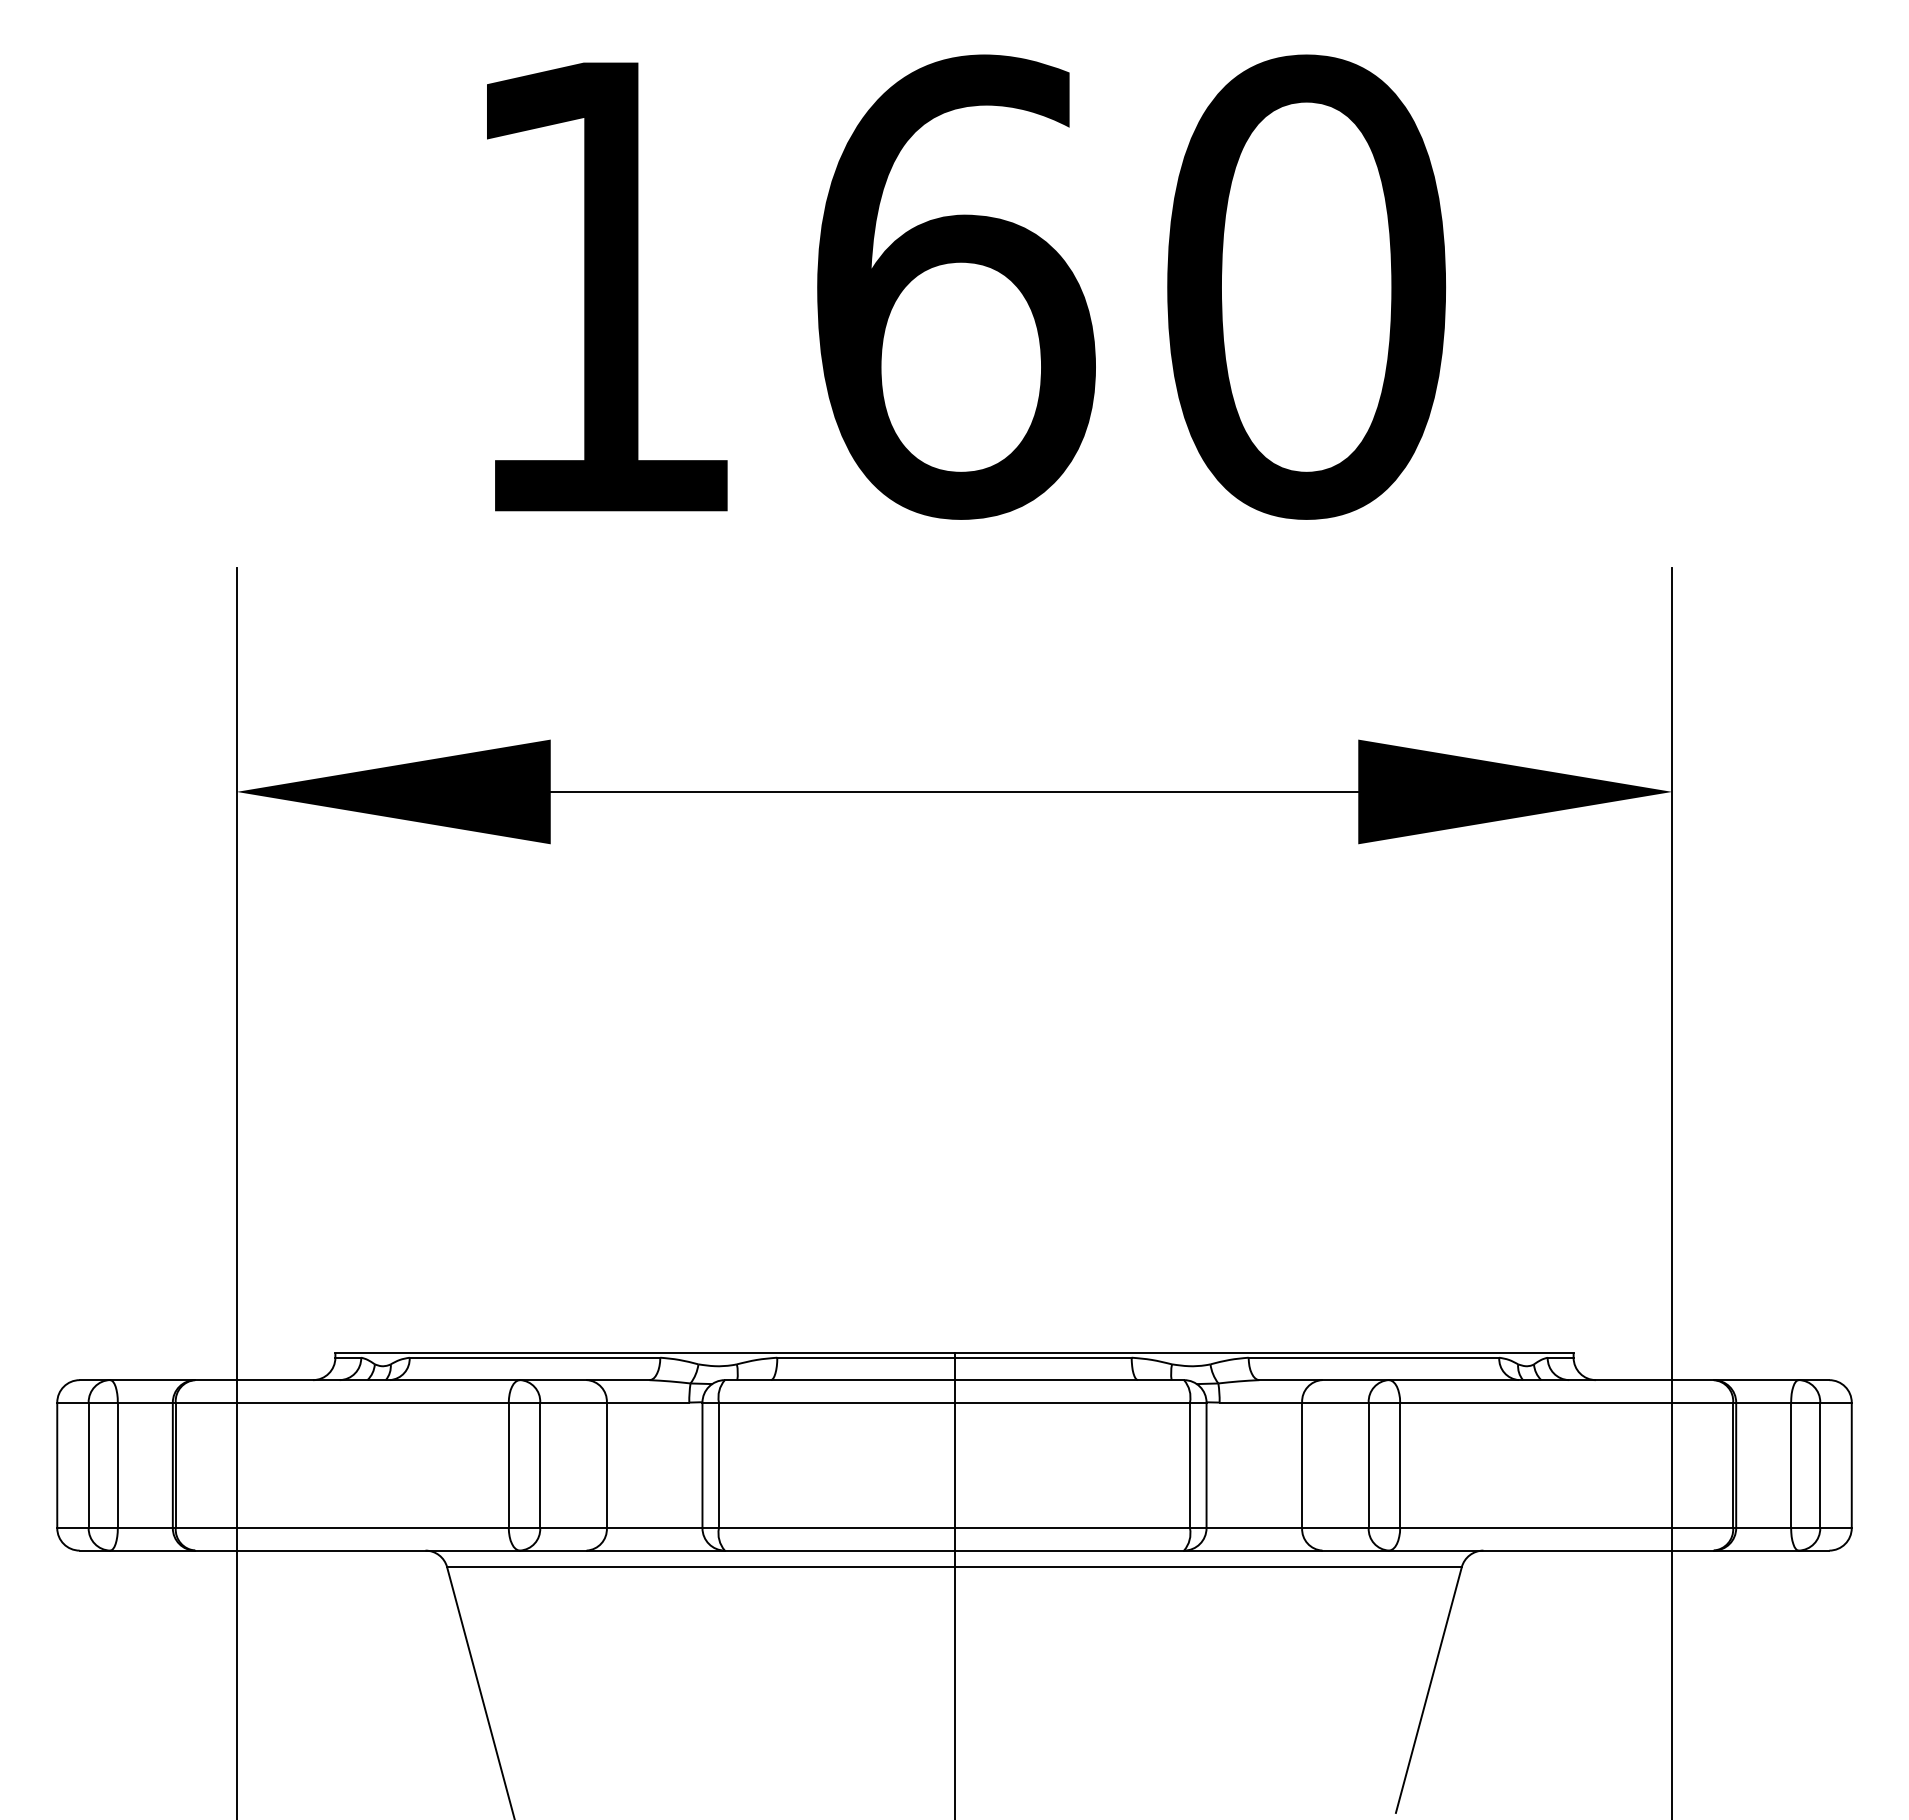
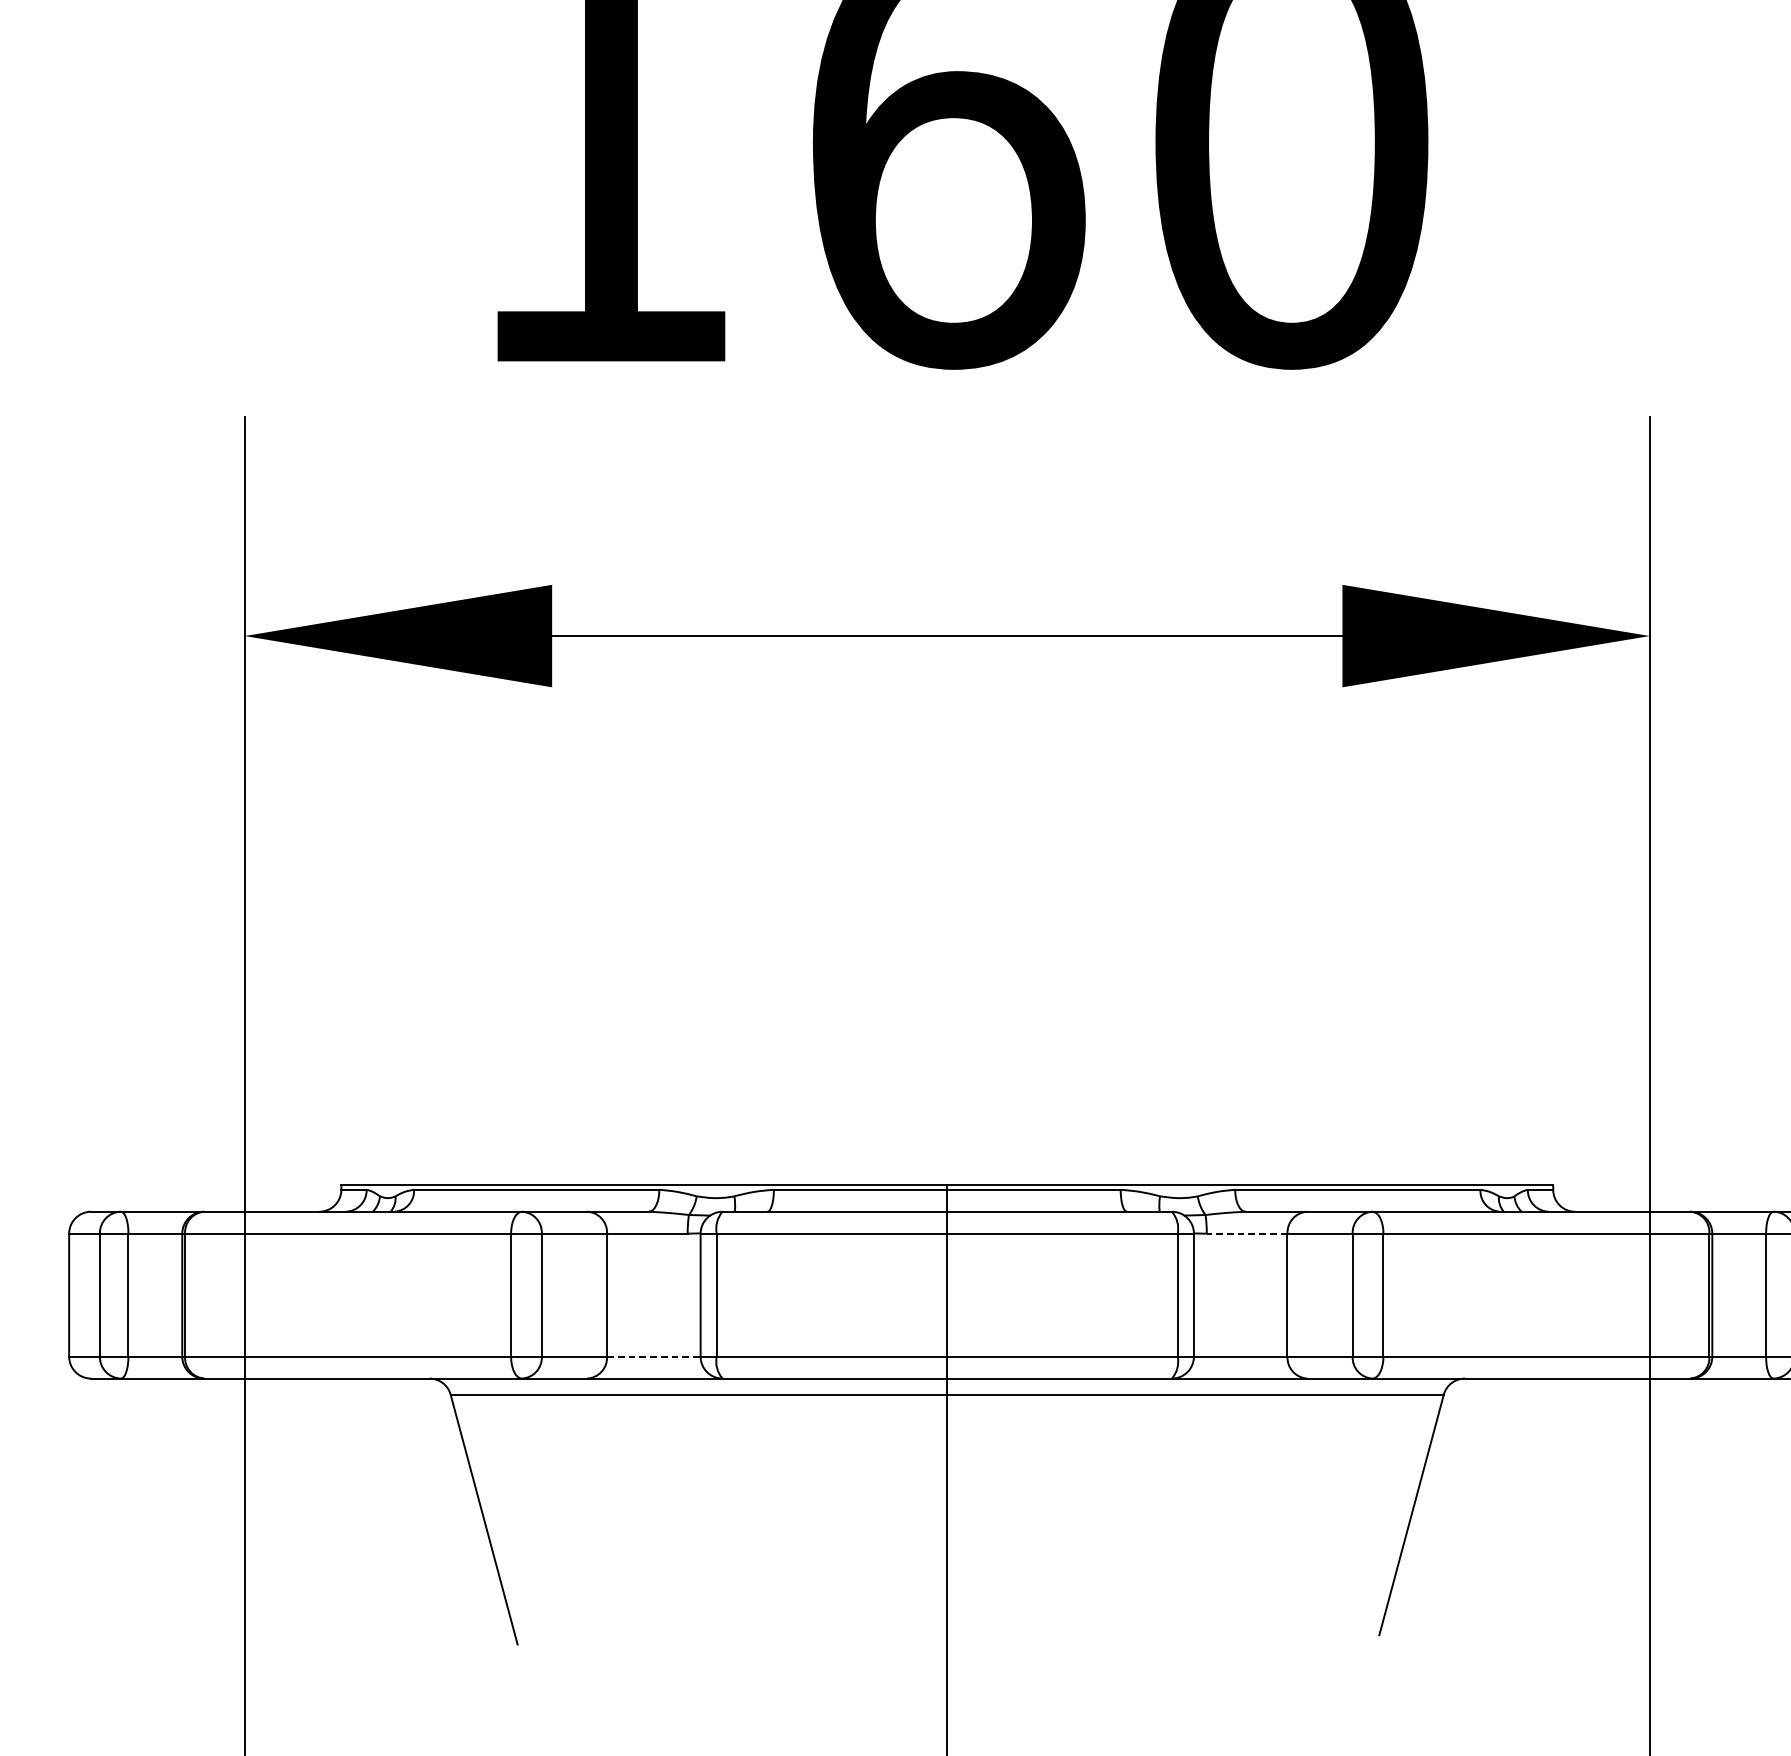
line: (1260, 1402) -> (1246, 1233), solid -> dashed
line: (654, 1528) -> (653, 1356), solid -> dashed

